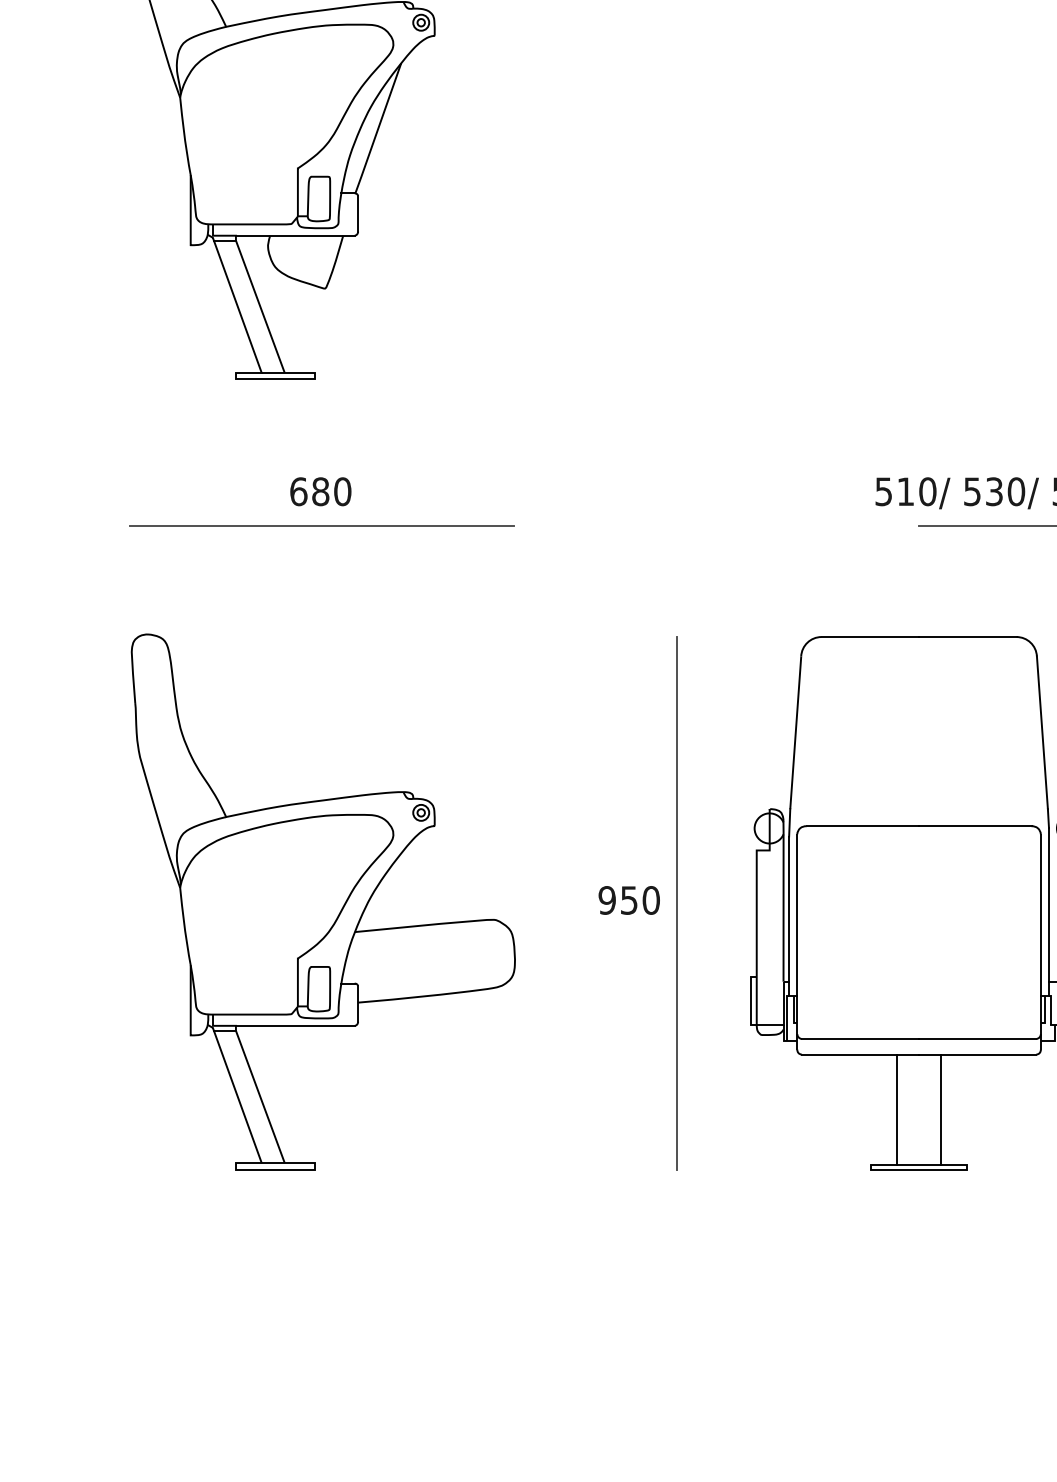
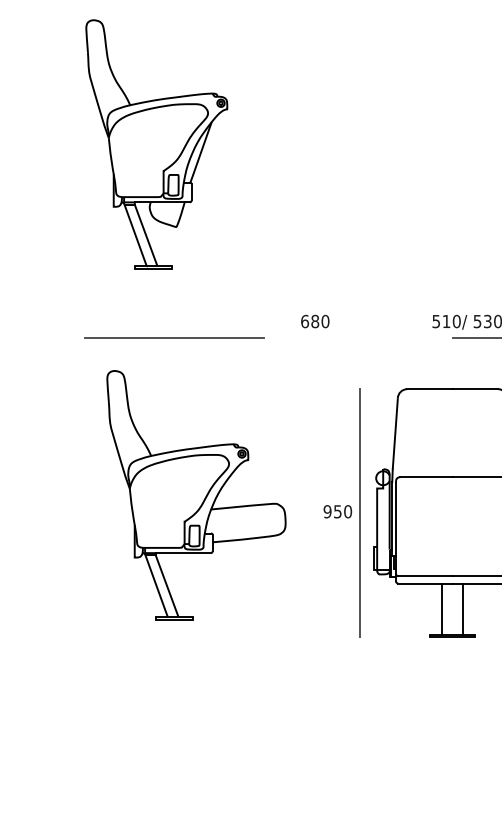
text: (321, 491) -> (315, 321), moved
part: (323, 902) -> (196, 495), moved
part: (637, 902) -> (341, 512), moved

